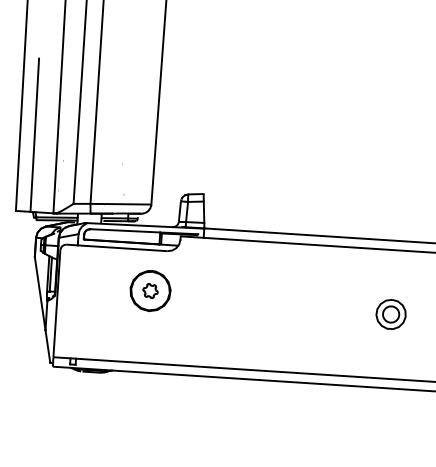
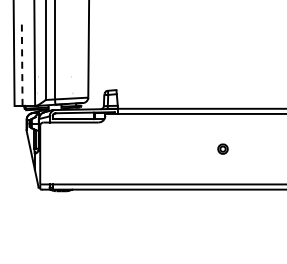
line: (35, 134) -> (22, 63), solid -> dashed
part: (149, 290) -> (90, 144), removed
part: (390, 313) -> (222, 148), size x0.6

